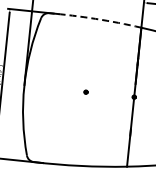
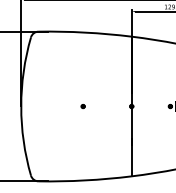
arc: (95, 18) -> (85, 32), dashed -> solid

